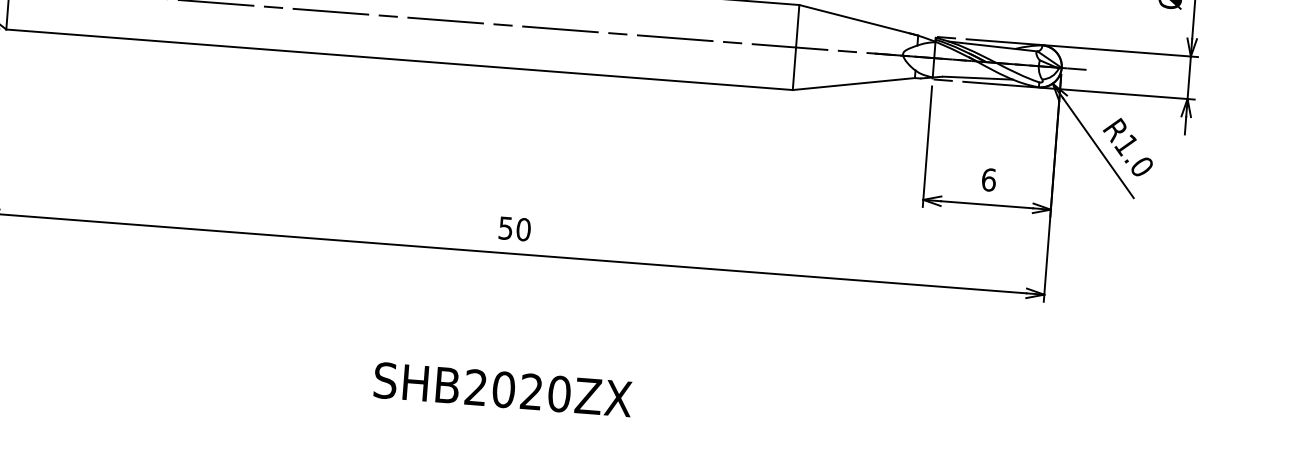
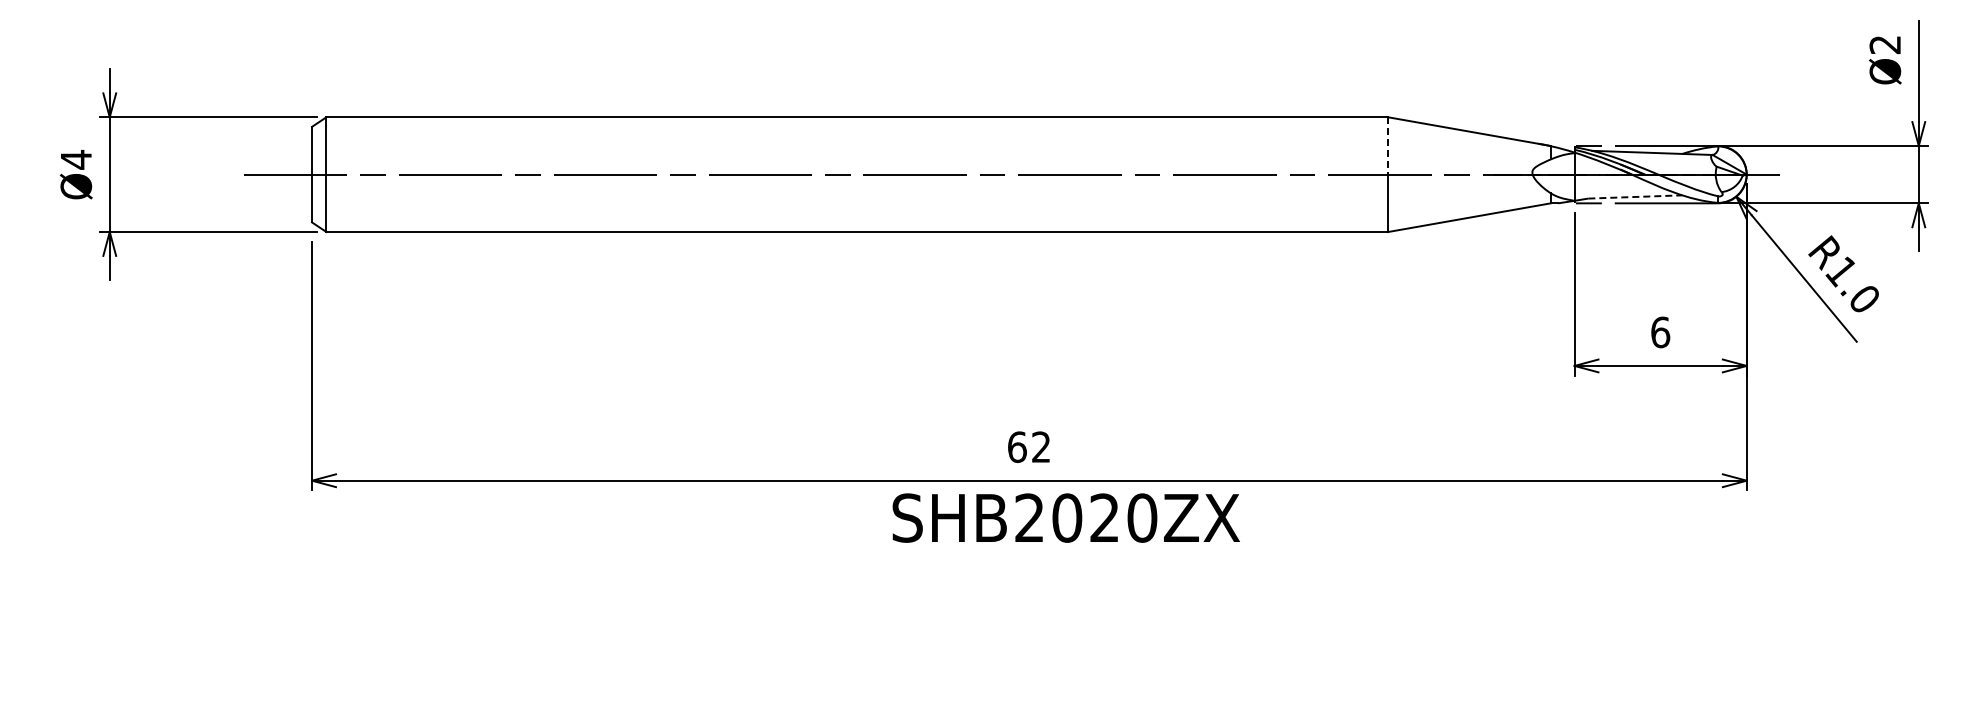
line: (798, 25) -> (1388, 145), solid -> dashed
line: (978, 77) -> (1635, 196), solid -> dashed
text: (514, 229) -> (1029, 447), 50 -> 62
text: (502, 389) -> (1065, 517), moved

